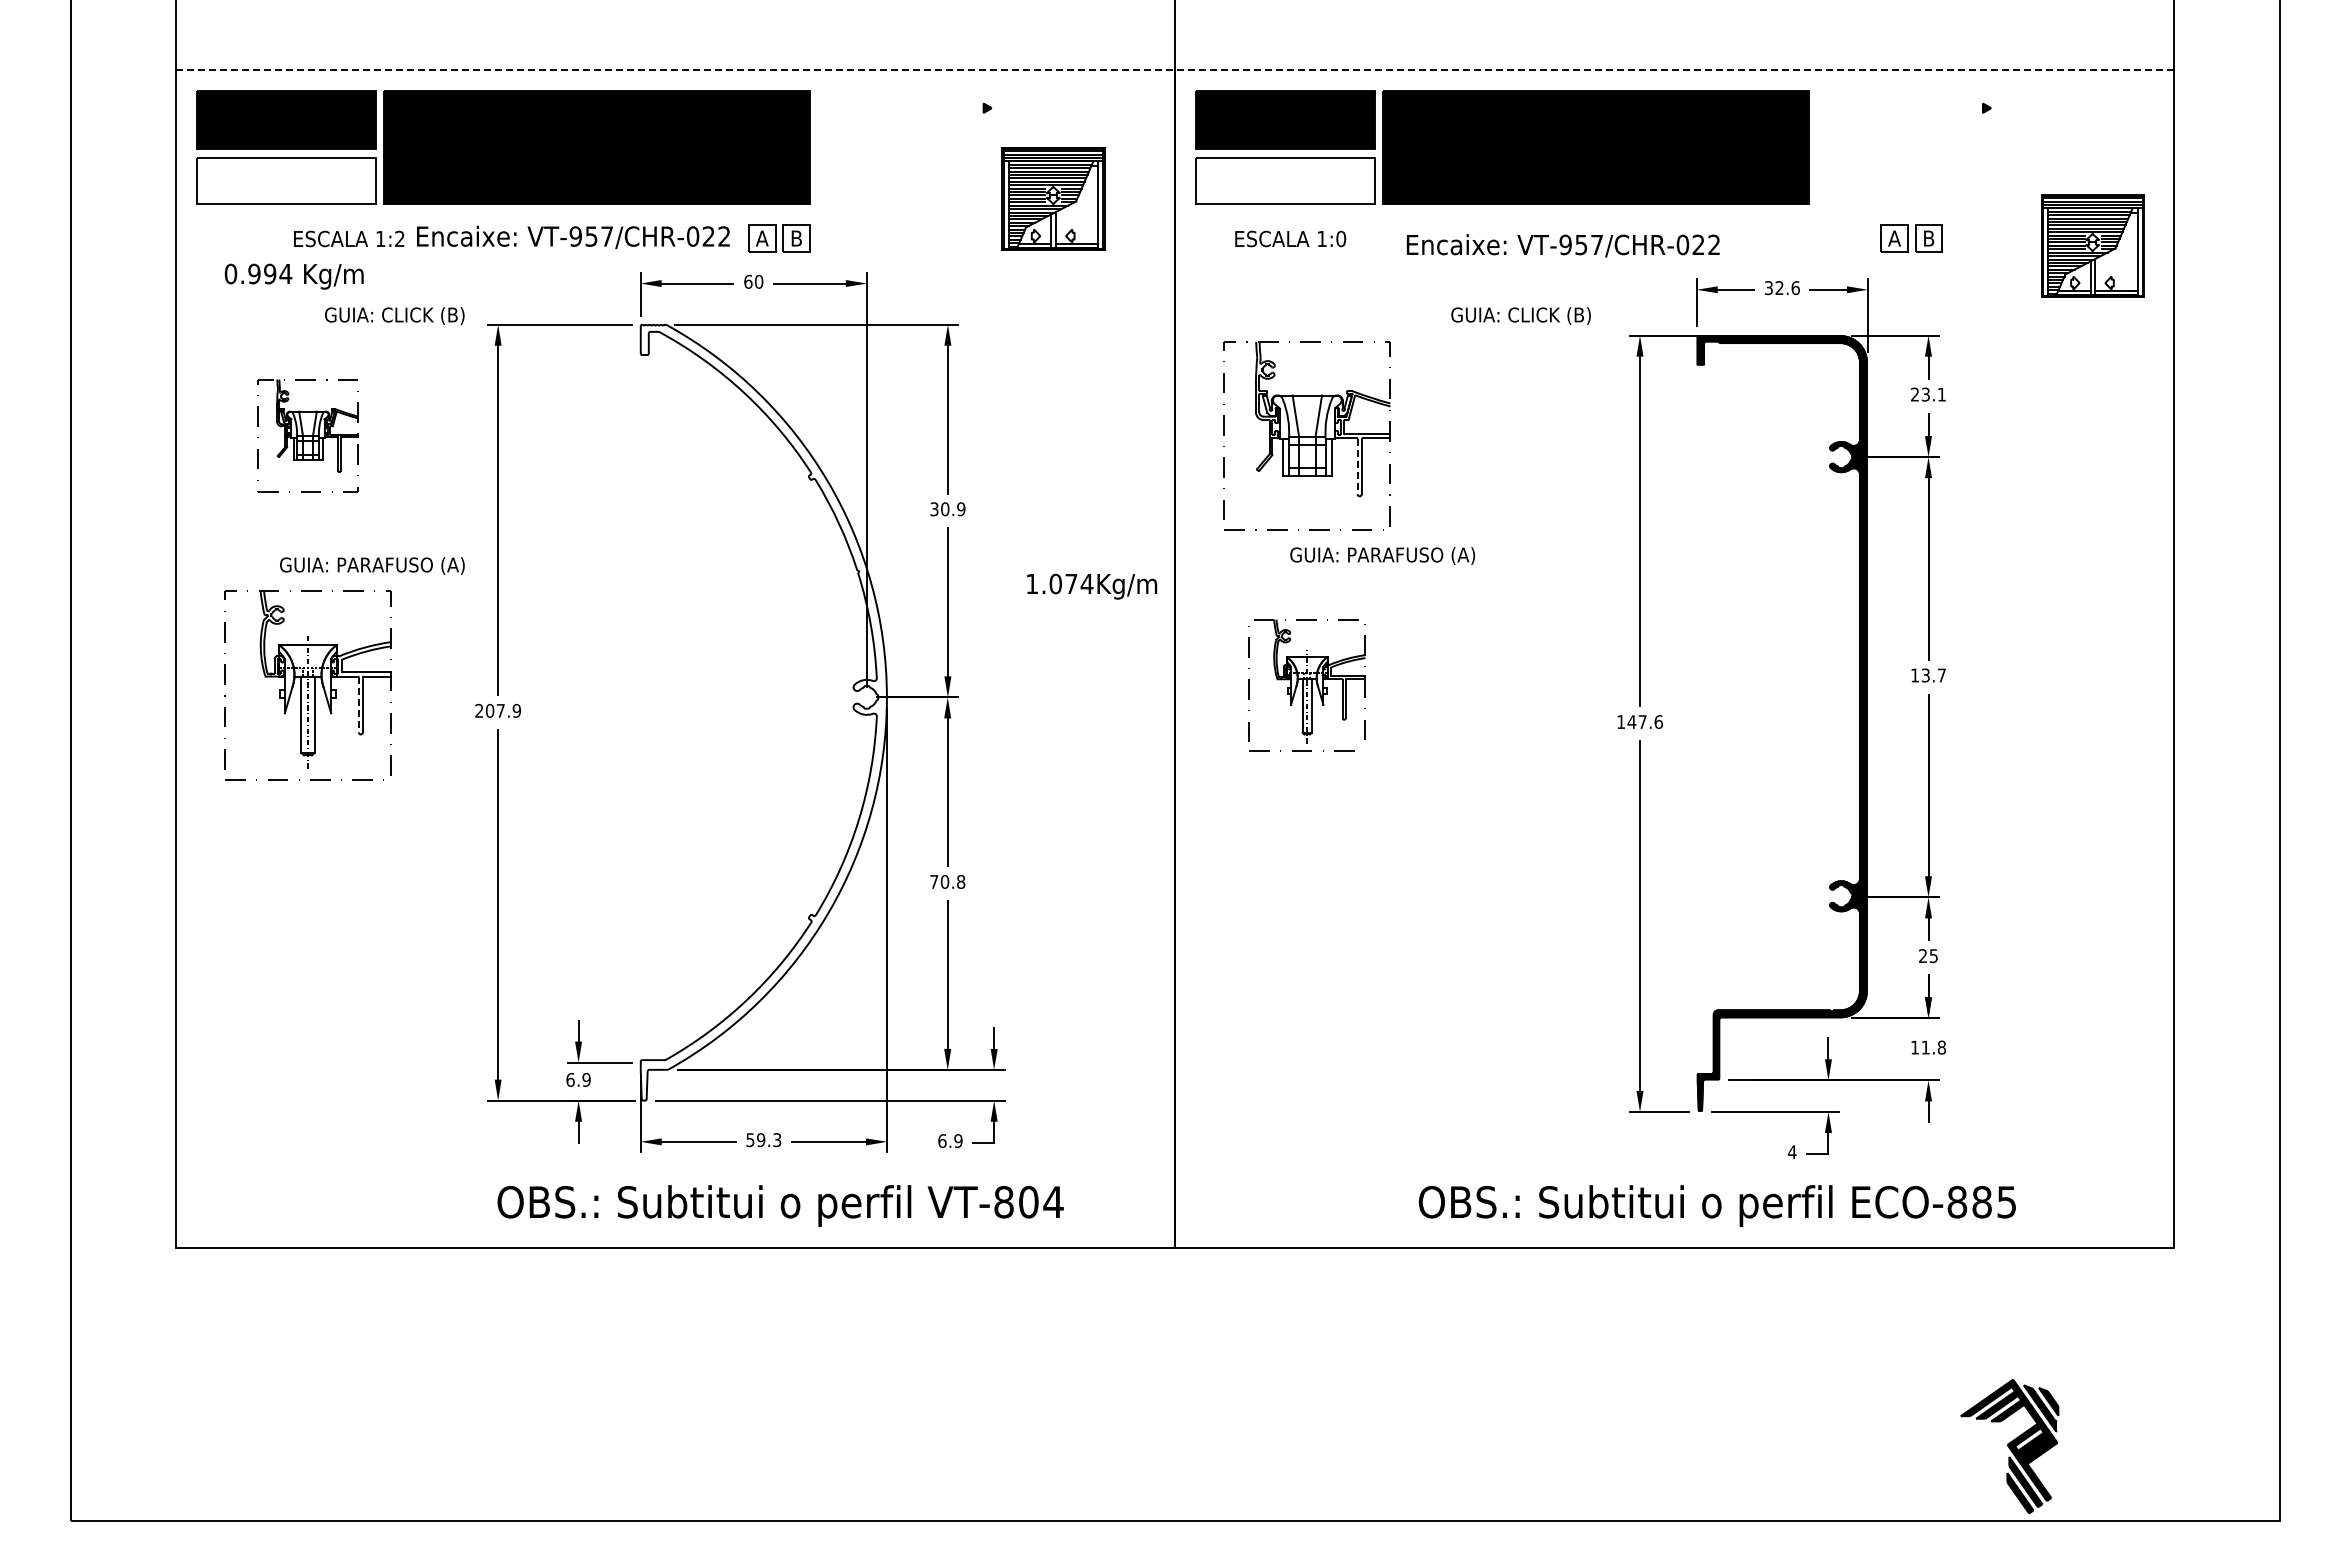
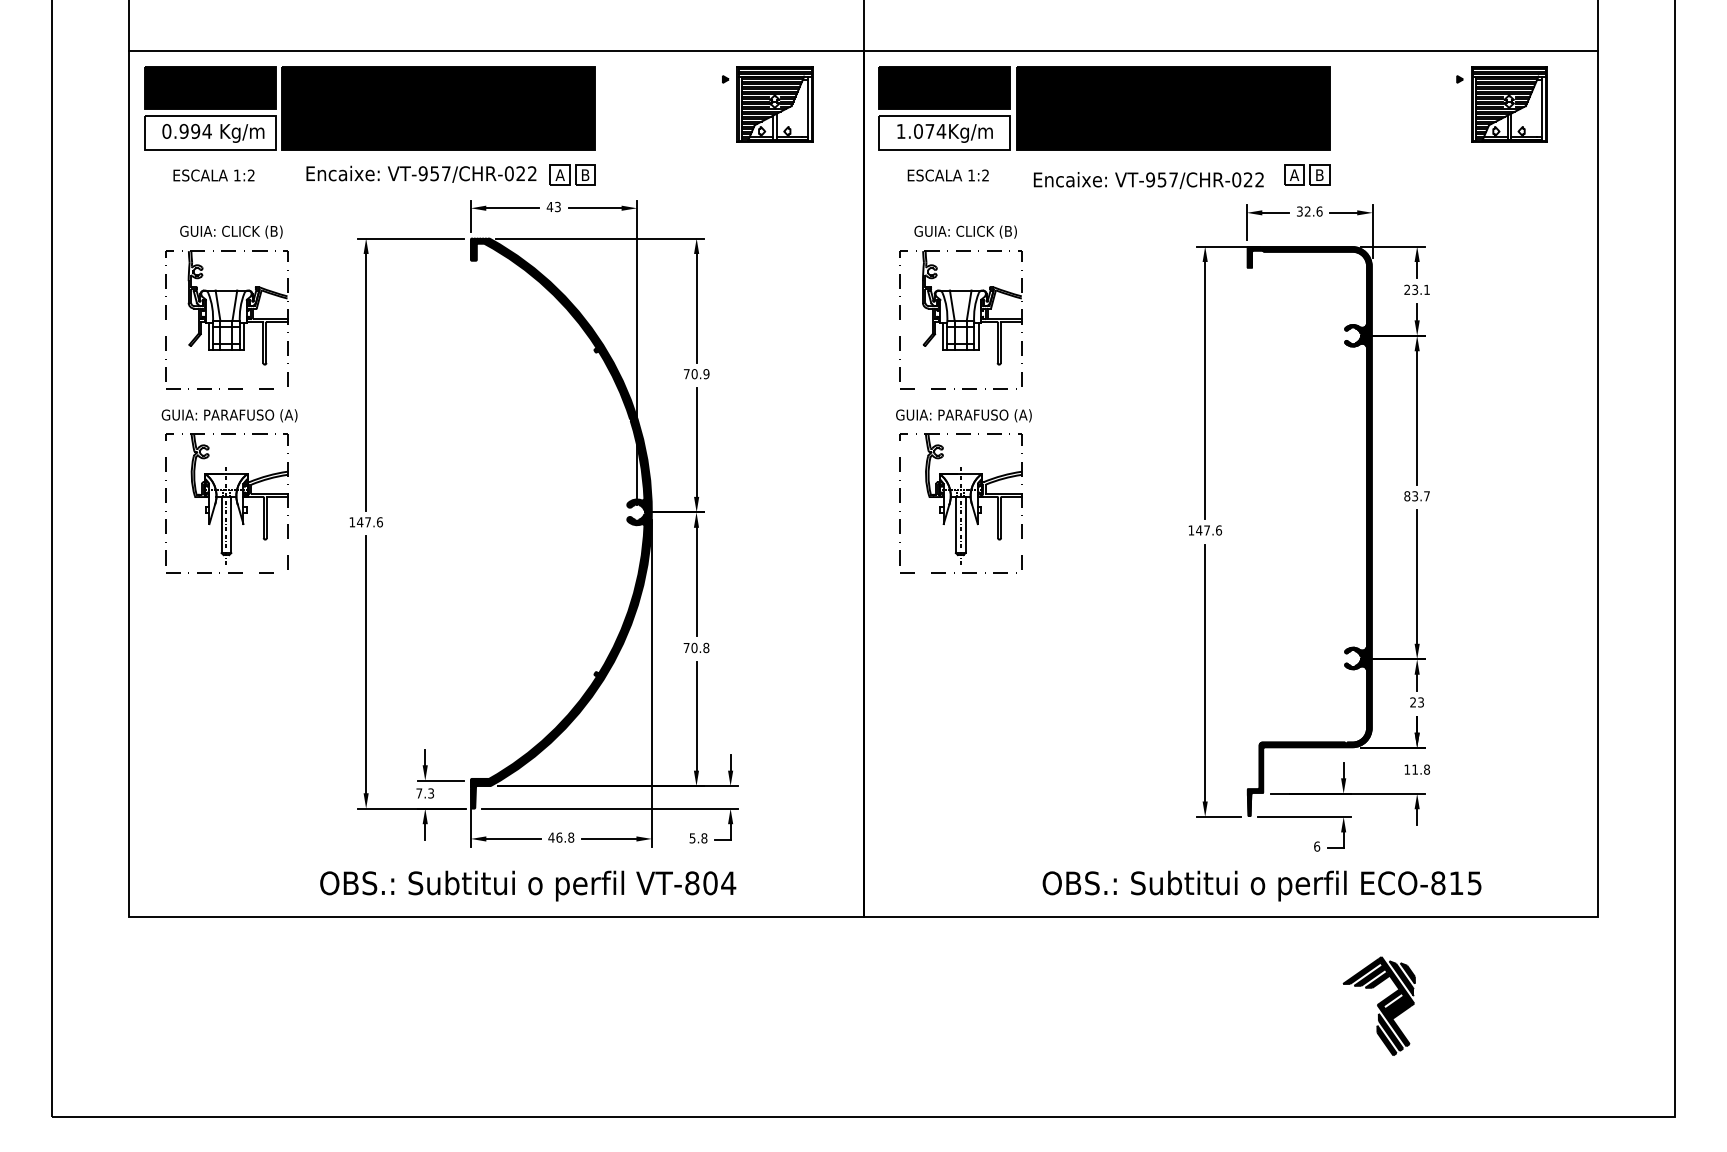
line: (1175, 70) -> (863, 51), dashed -> solid
part: (1053, 198) -> (774, 103), moved
text: (349, 238) -> (214, 175), moved
text: (1341, 238) -> (985, 175), 1:0 -> 1:2
part: (1911, 238) -> (1306, 175), moved
part: (2092, 245) -> (1509, 103), moved
text: (293, 276) -> (212, 133), moved
text: (753, 281) -> (553, 206), 60 -> 43
text: (394, 315) -> (231, 231), moved
text: (1520, 315) -> (965, 231), moved
part: (307, 435) -> (226, 319), size x1.67
line: (1357, 467) -> (997, 343), dashed -> solid
text: (934, 509) -> (686, 374), 30.9 -> 70.9
text: (1382, 555) -> (963, 415), moved
text: (372, 565) -> (229, 415), moved
text: (1092, 586) -> (945, 133), moved
text: (1915, 675) -> (1407, 496), 13.7 -> 83.7
part: (1306, 685) -> (960, 503), size x1.43
line: (358, 705) -> (263, 518), dashed -> solid
text: (498, 710) -> (366, 521), 207.9 -> 147.6
fill: (763, 712) -> (561, 523), added
text: (1933, 955) -> (1420, 702), 25 -> 23
text: (578, 1079) -> (425, 793), 6.9 -> 7.3
text: (763, 1140) -> (561, 837), 59.3 -> 46.8
text: (950, 1141) -> (698, 838), 6.9 -> 5.8
text: (1791, 1152) -> (1316, 846), 4 -> 6
text: (1981, 1202) -> (1456, 883), ECO-885 -> ECO-815
text: (780, 1205) -> (528, 885), moved
part: (2009, 1446) -> (1378, 1006), moved

